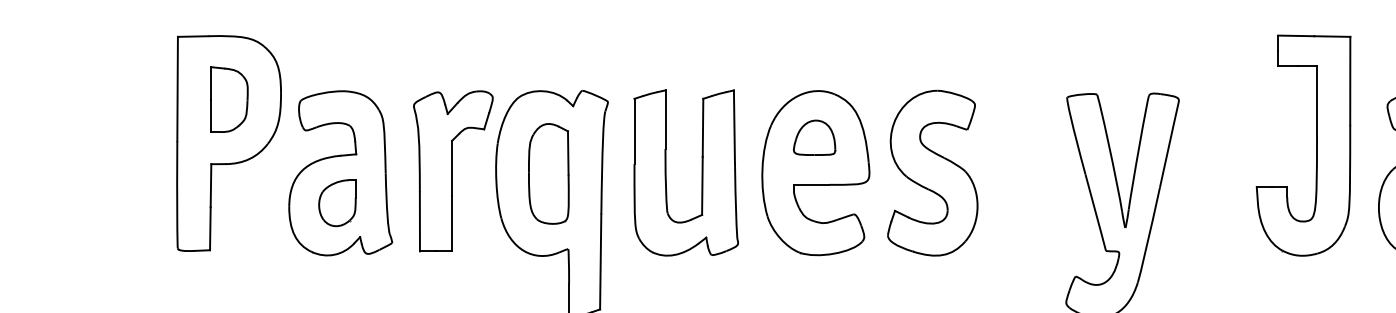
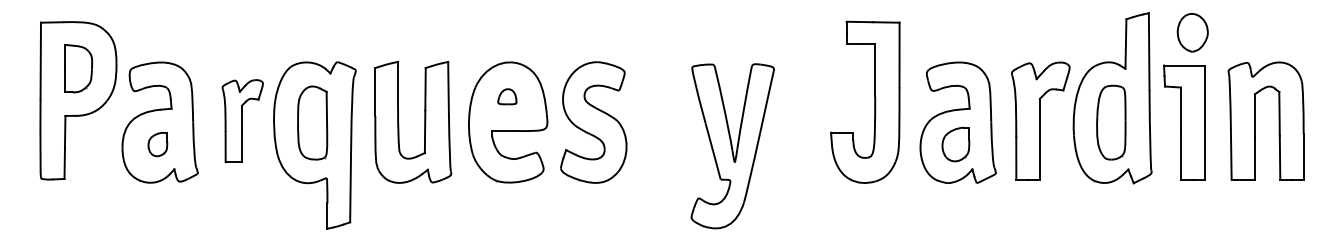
part: (814, 137) -> (507, 96), size x0.6
part: (453, 170) -> (242, 120), size x0.7
part: (337, 203) -> (157, 144), size x0.7

